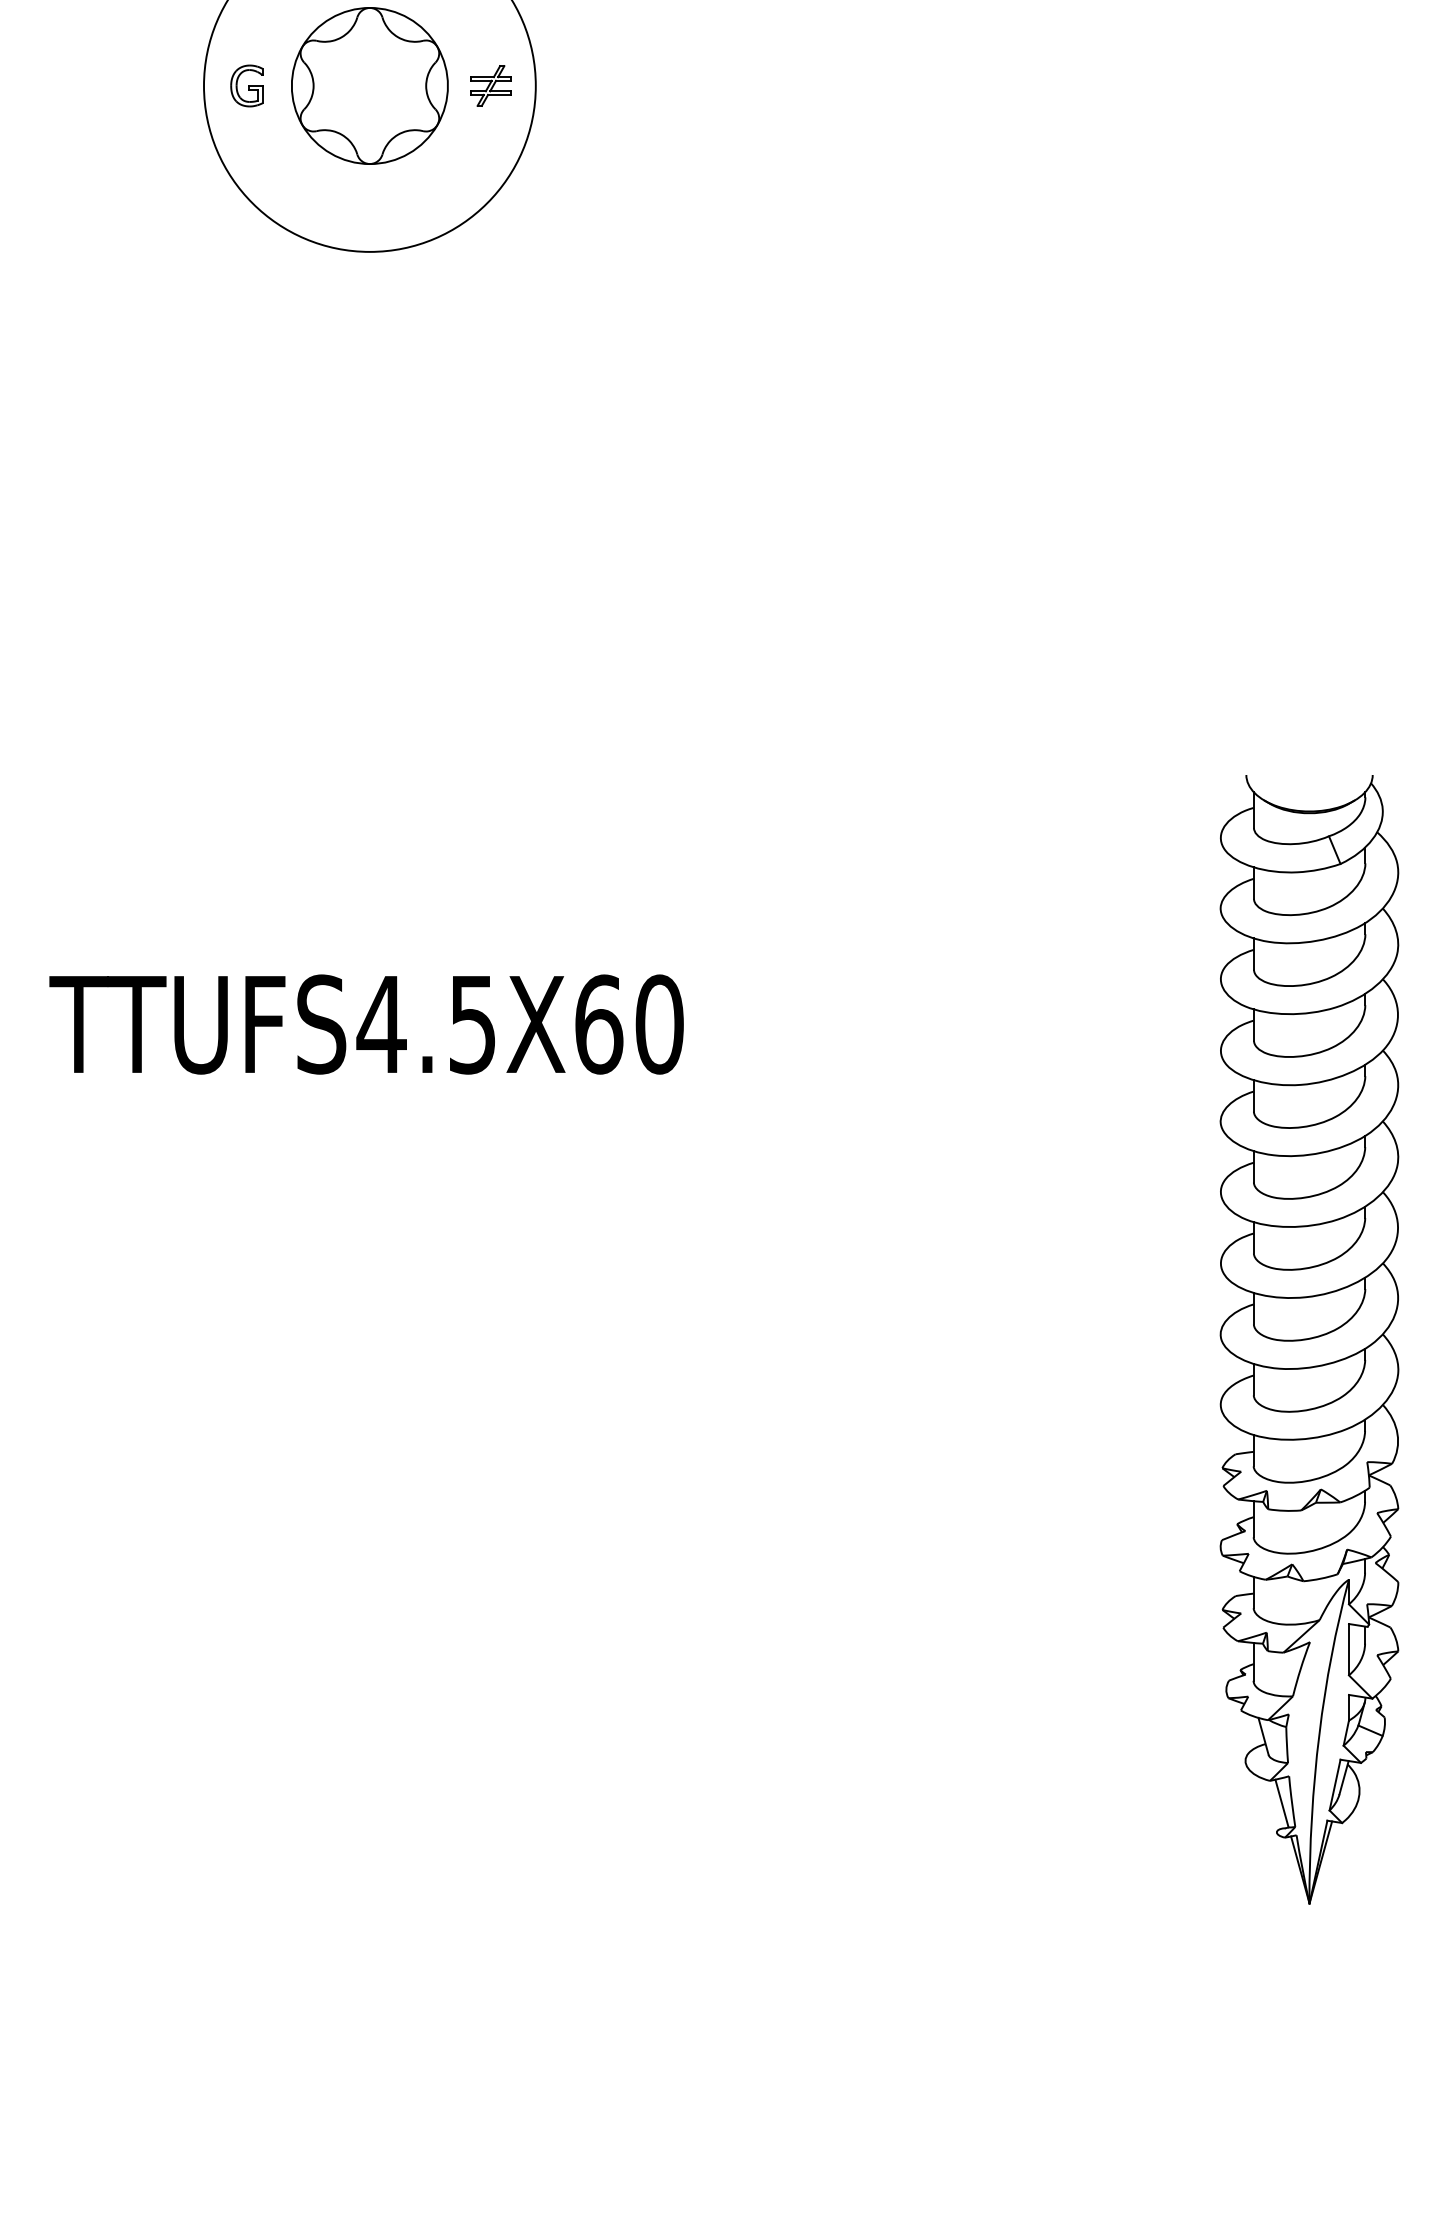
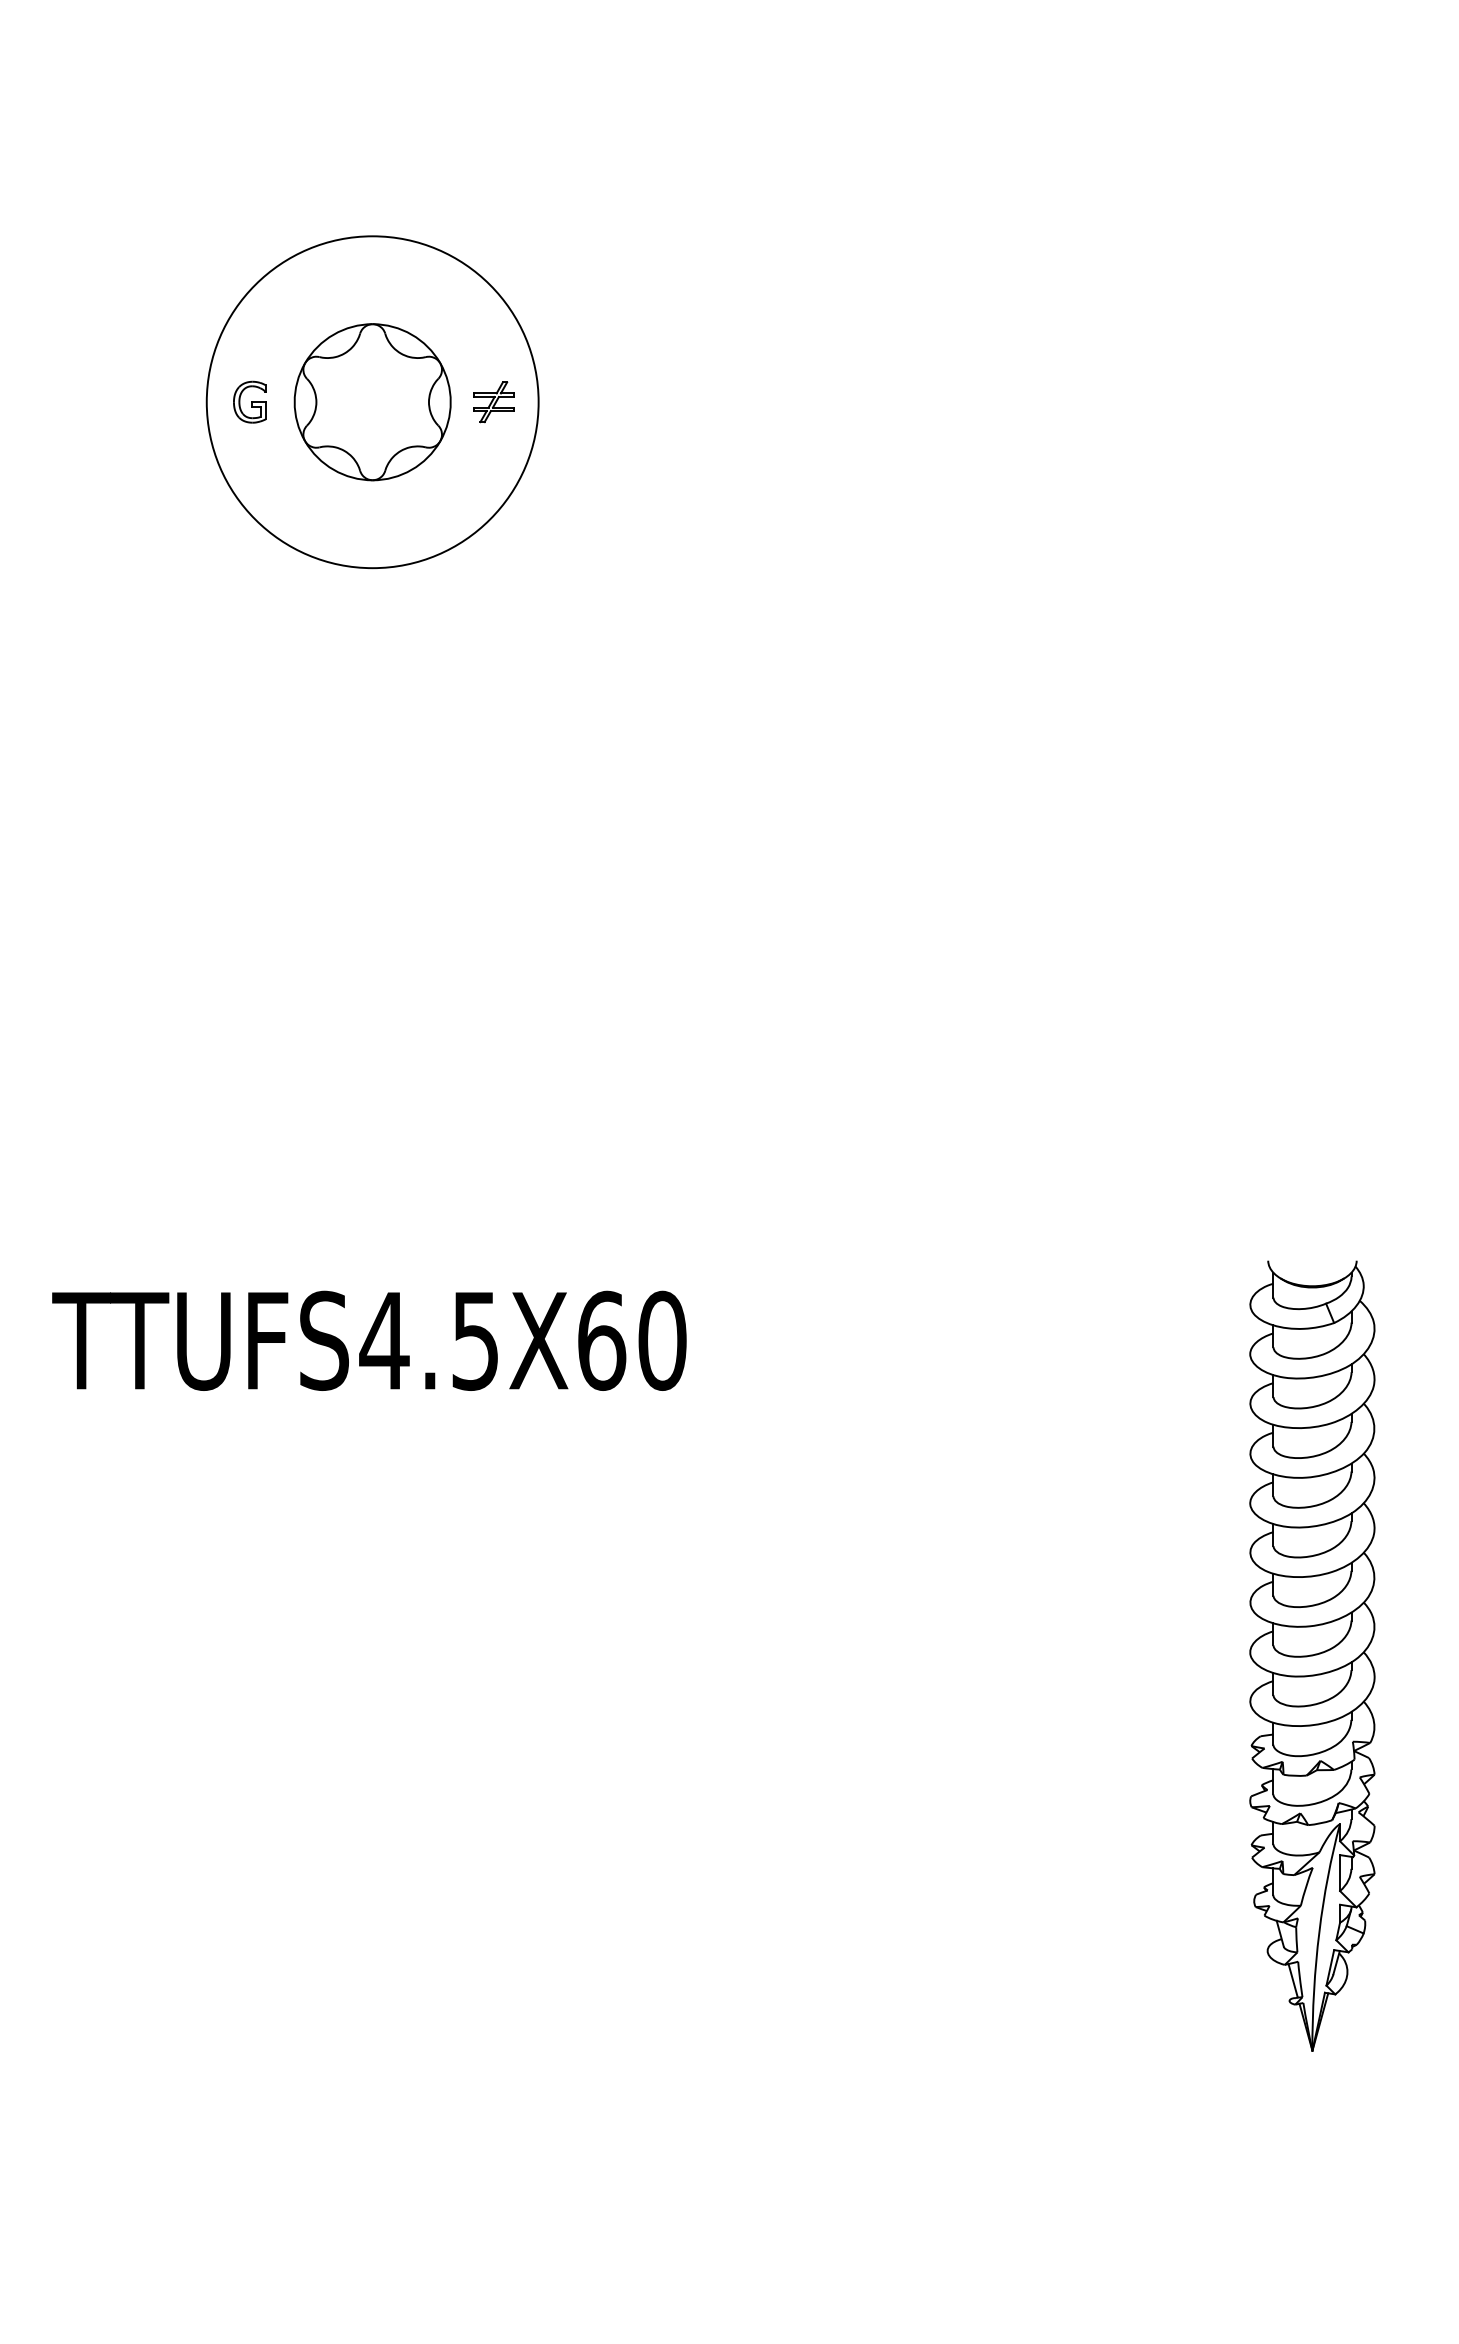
part: (1309, 1339) -> (1312, 1655), size x0.7

